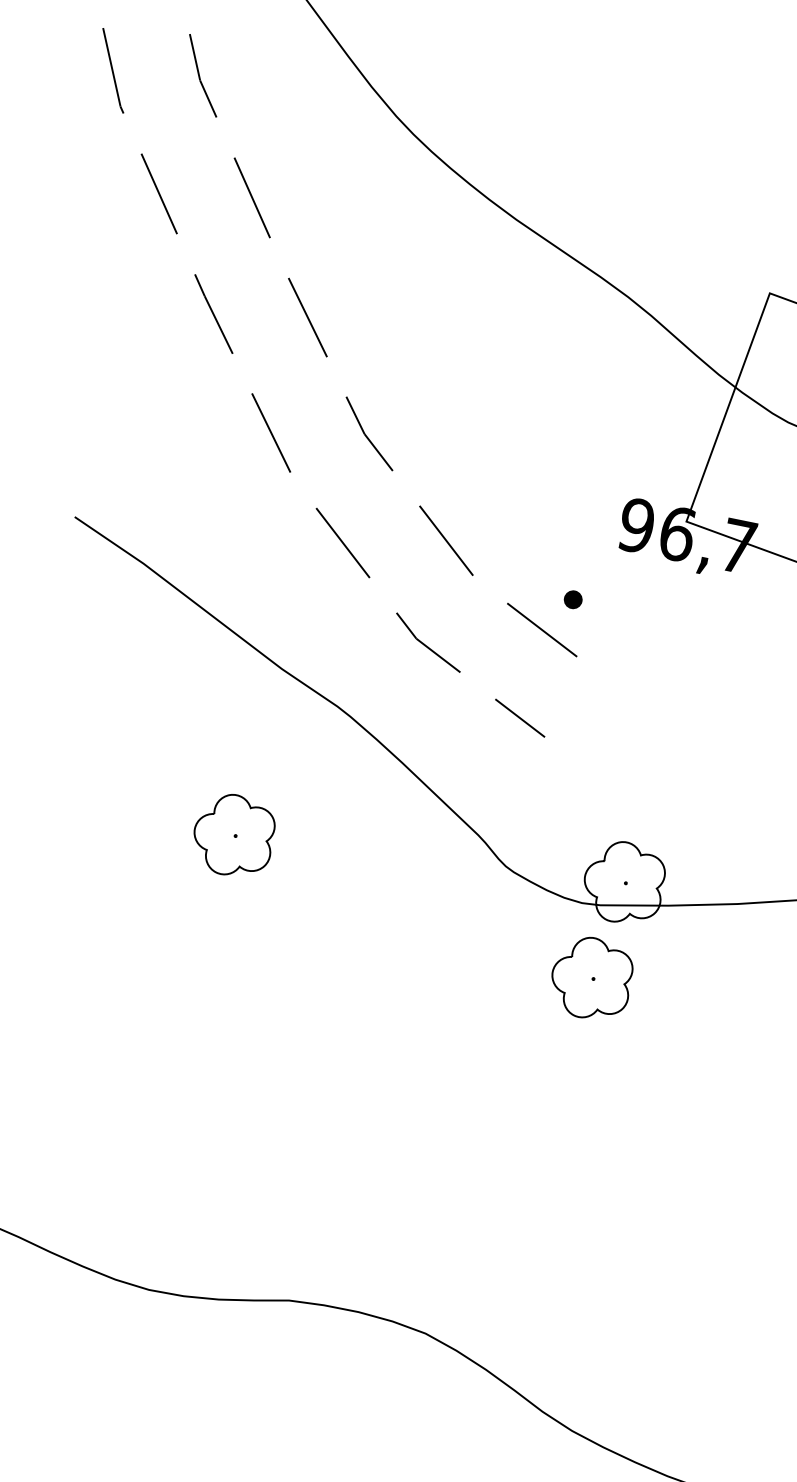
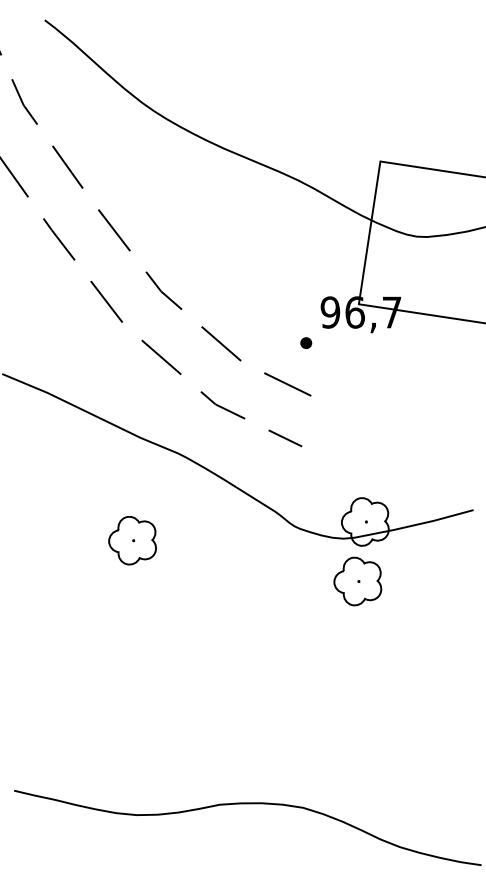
part: (573, 598) -> (306, 342), moved

